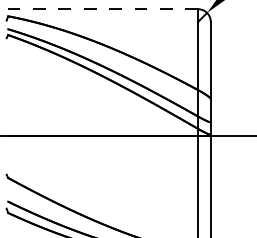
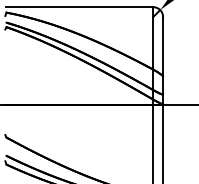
line: (102, 9) -> (79, 7), dashed -> solid

